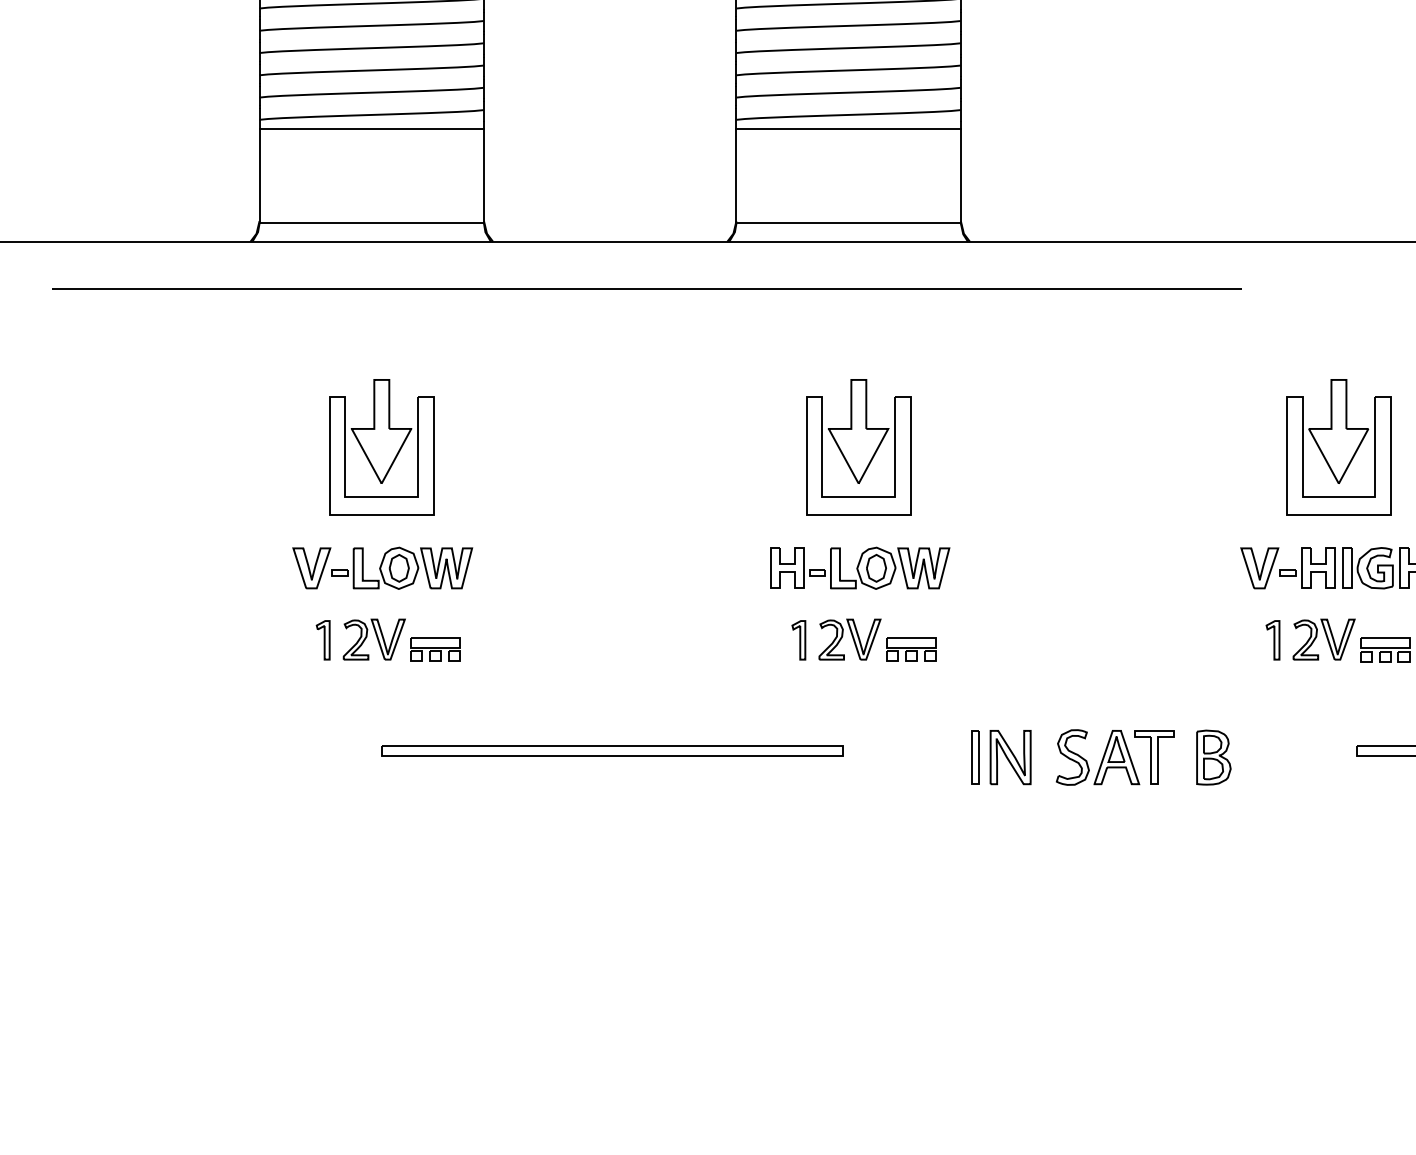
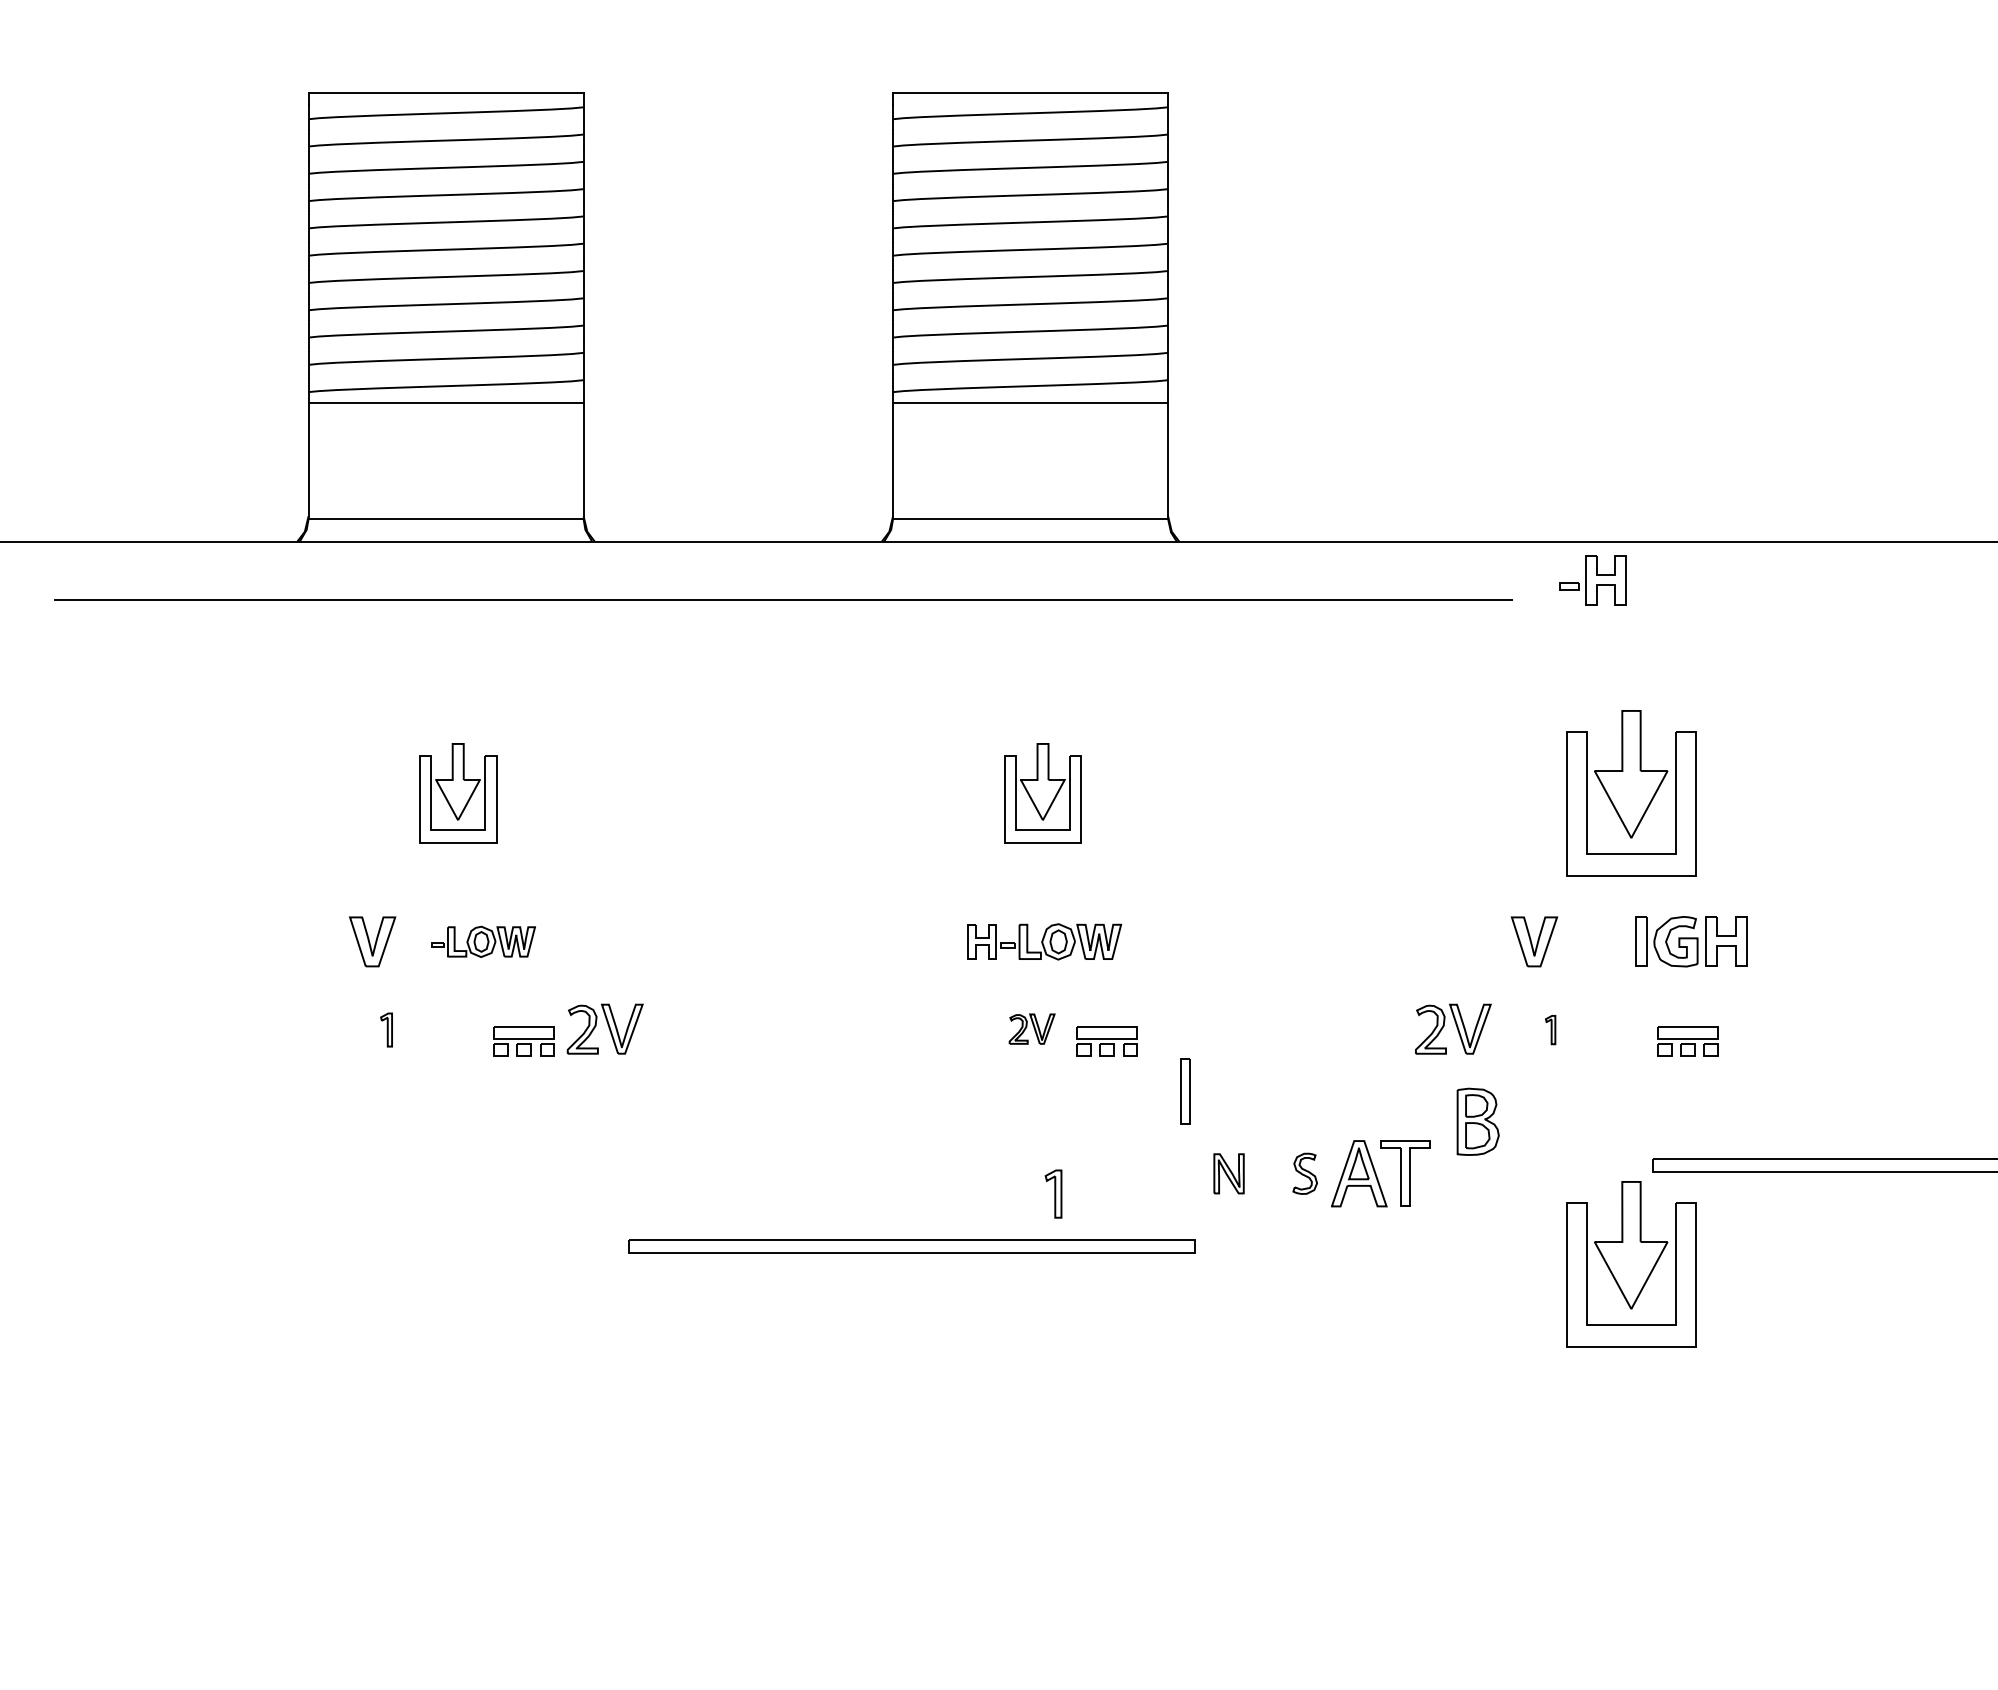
part: (381, 447) -> (457, 793), size x0.6
part: (858, 447) -> (1042, 793), size x0.6
part: (402, 568) -> (483, 941), size x0.6
part: (860, 568) -> (1044, 941), size x0.7
part: (1307, 568) -> (1592, 580), moved
part: (323, 639) -> (386, 1029), size x0.7
part: (373, 639) -> (604, 1028), moved
part: (798, 639) -> (1053, 1193), moved
part: (849, 639) -> (1031, 1028), size x0.6
part: (1272, 639) -> (1550, 1029), size x0.6
part: (1324, 639) -> (1453, 1028), moved
part: (611, 750) -> (911, 1246), moved
part: (975, 757) -> (1185, 1091), moved
part: (1010, 757) -> (1228, 1173), size x0.6
part: (1072, 757) -> (1304, 1173), size x0.6
part: (1213, 757) -> (1477, 1121), moved
part: (1338, 831) -> (1631, 1264), added

